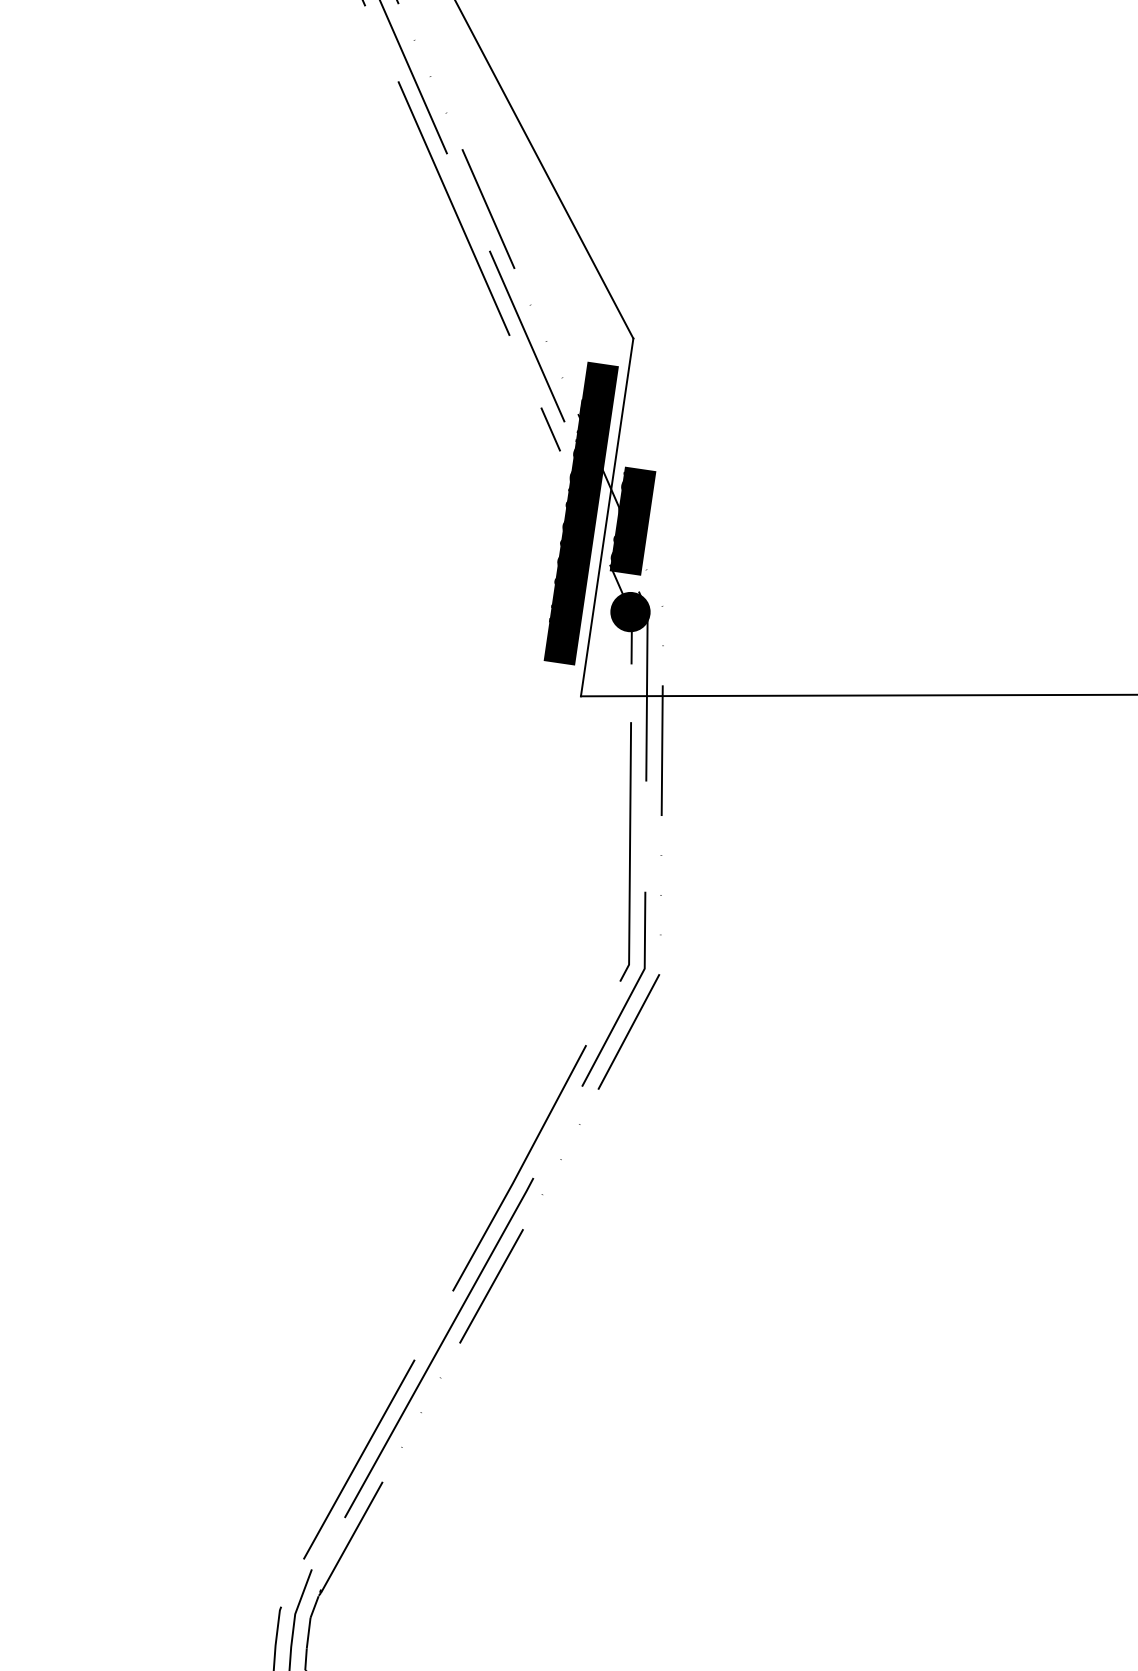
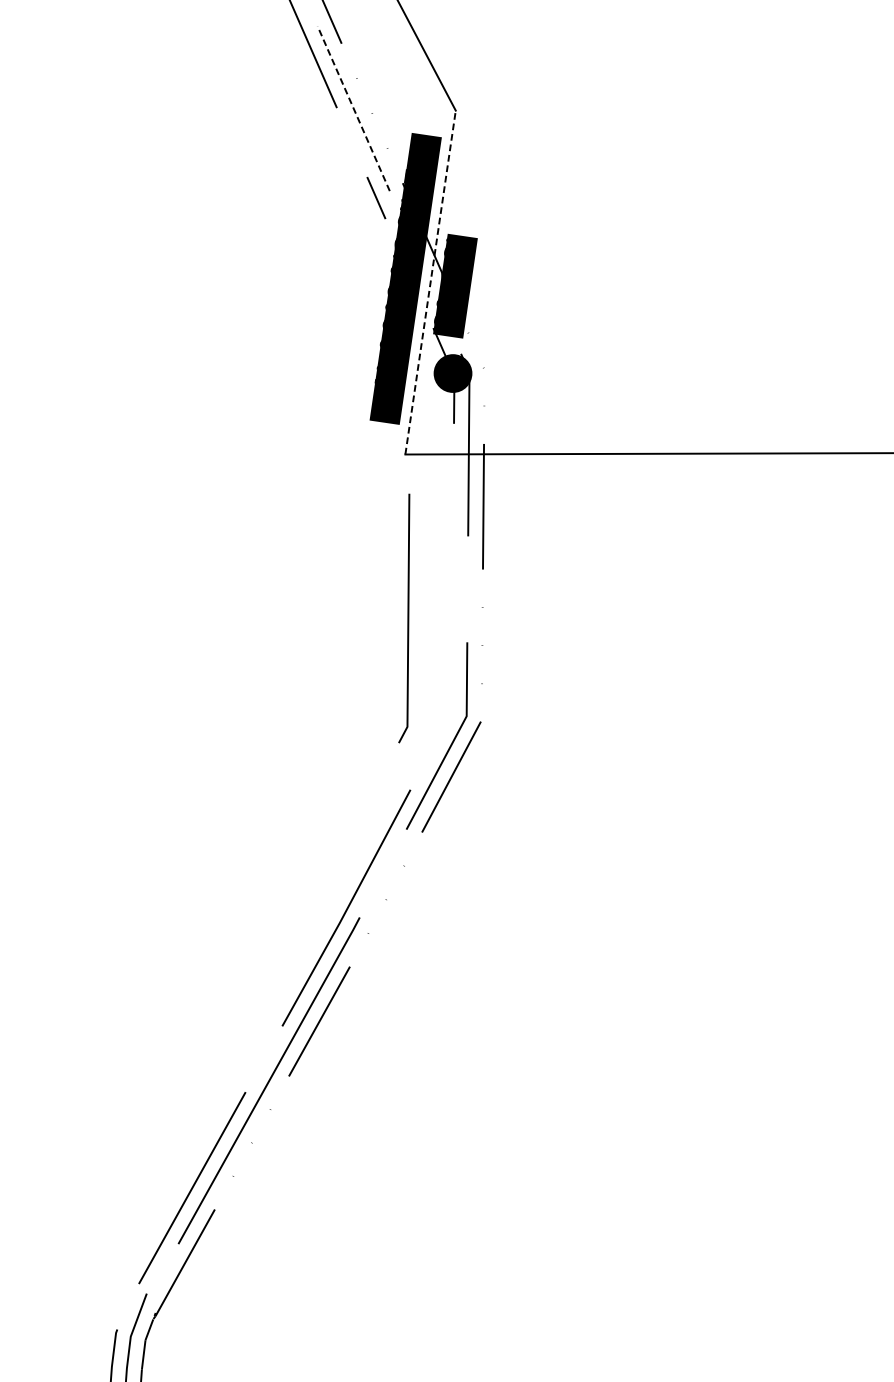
line: (527, 336) -> (354, 108), solid -> dashed
line: (607, 517) -> (430, 282), solid -> dashed
line: (629, 851) -> (407, 618), moved

